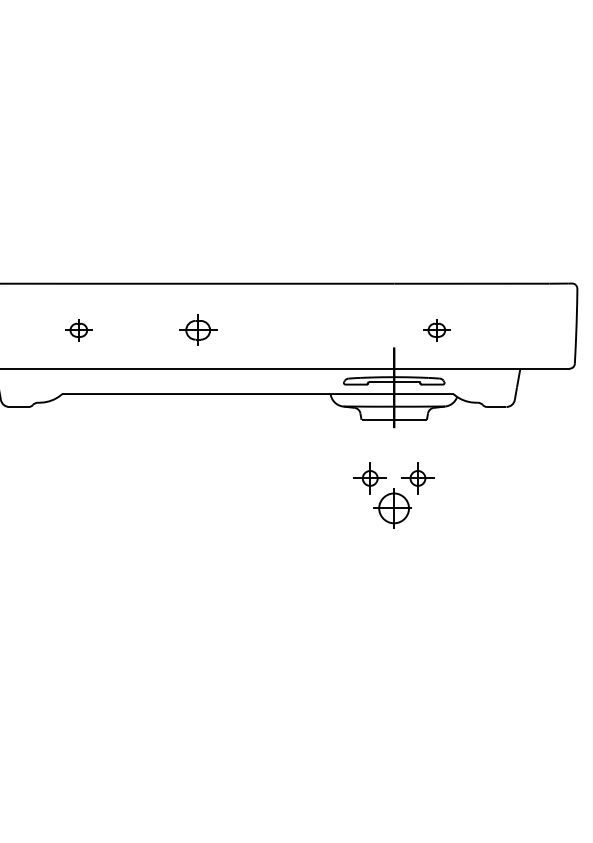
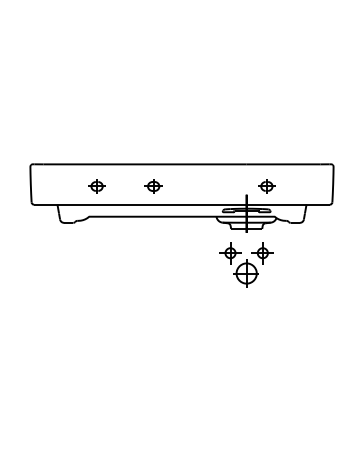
part: (77, 330) -> (96, 186), size x1.43
part: (435, 330) -> (266, 186), size x1.43
part: (393, 494) -> (246, 264), size x1.43

